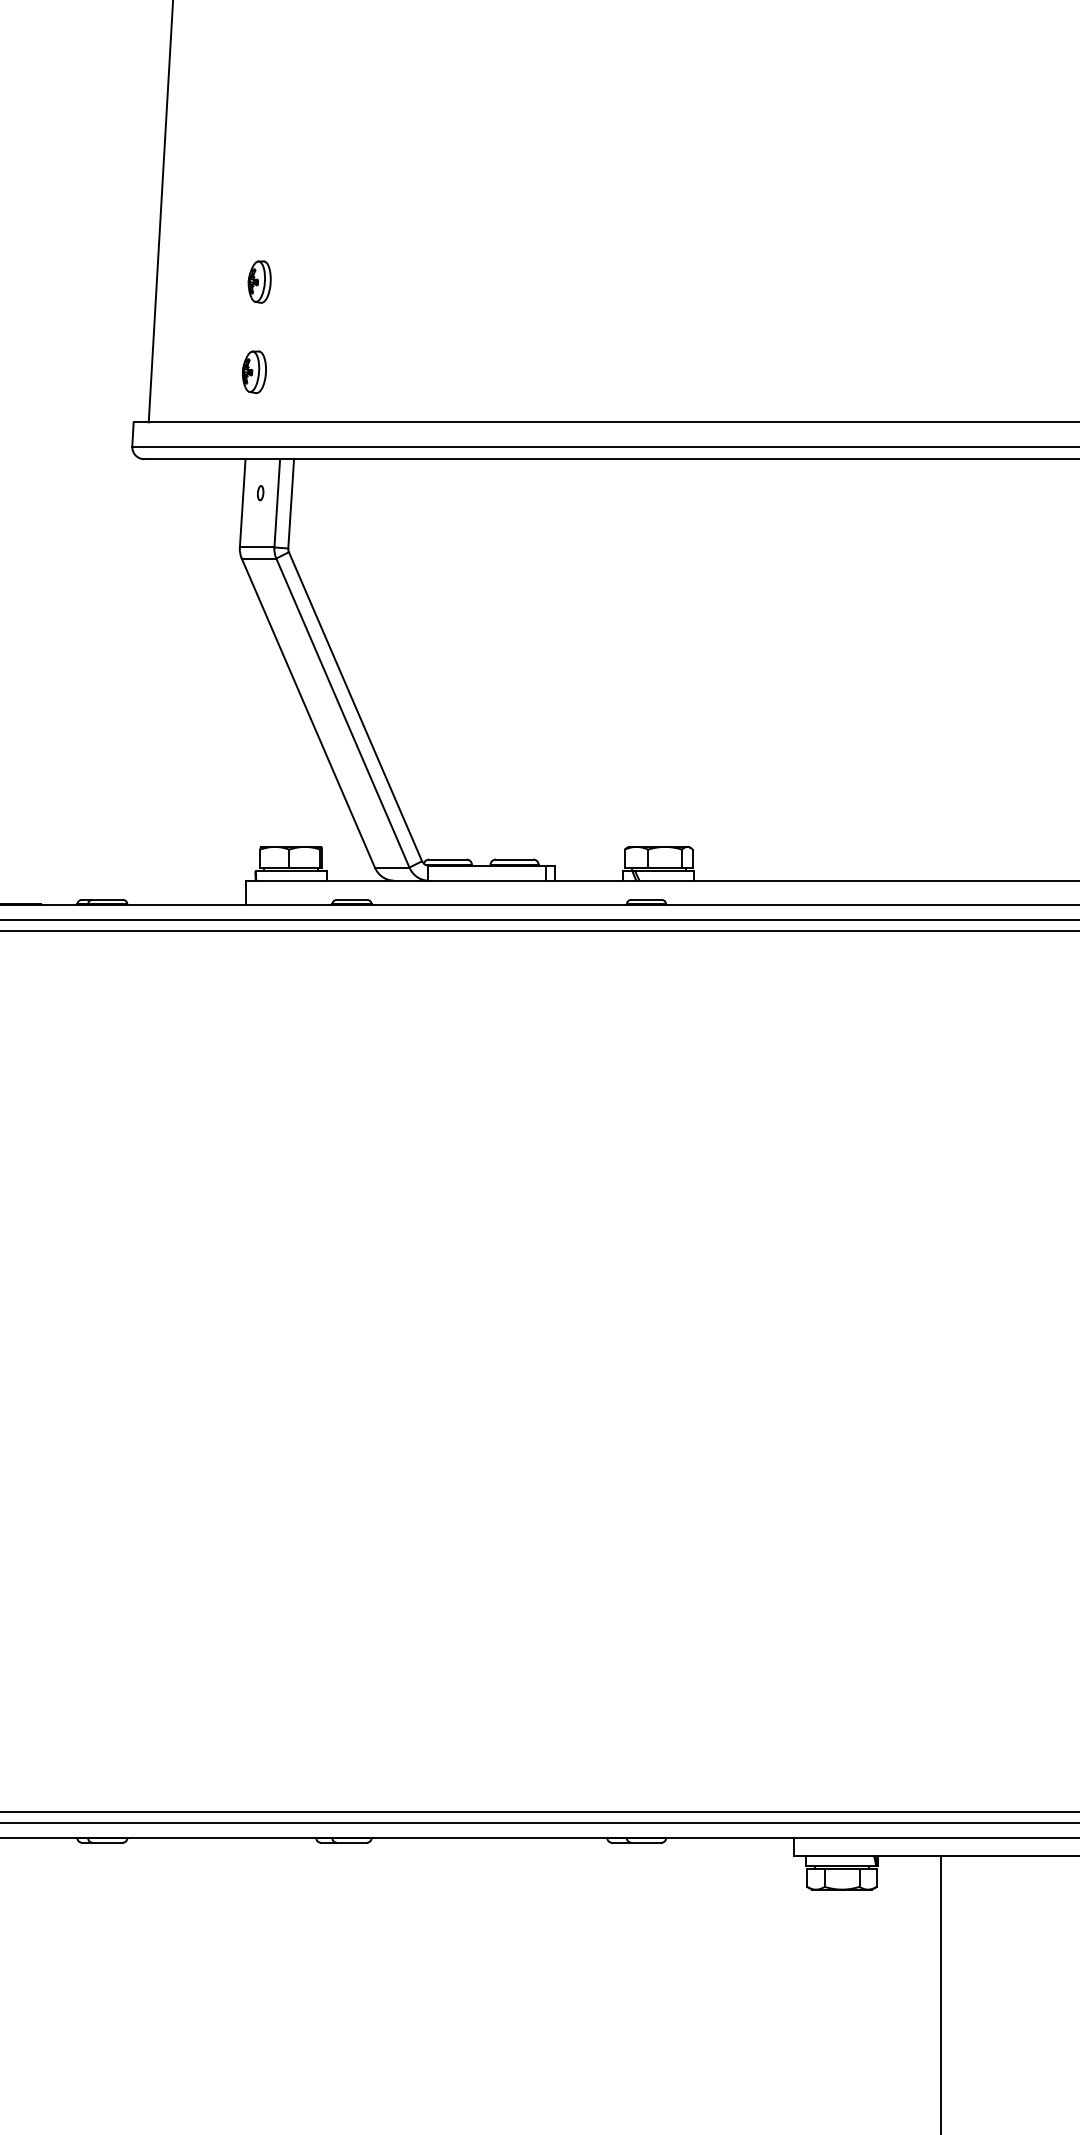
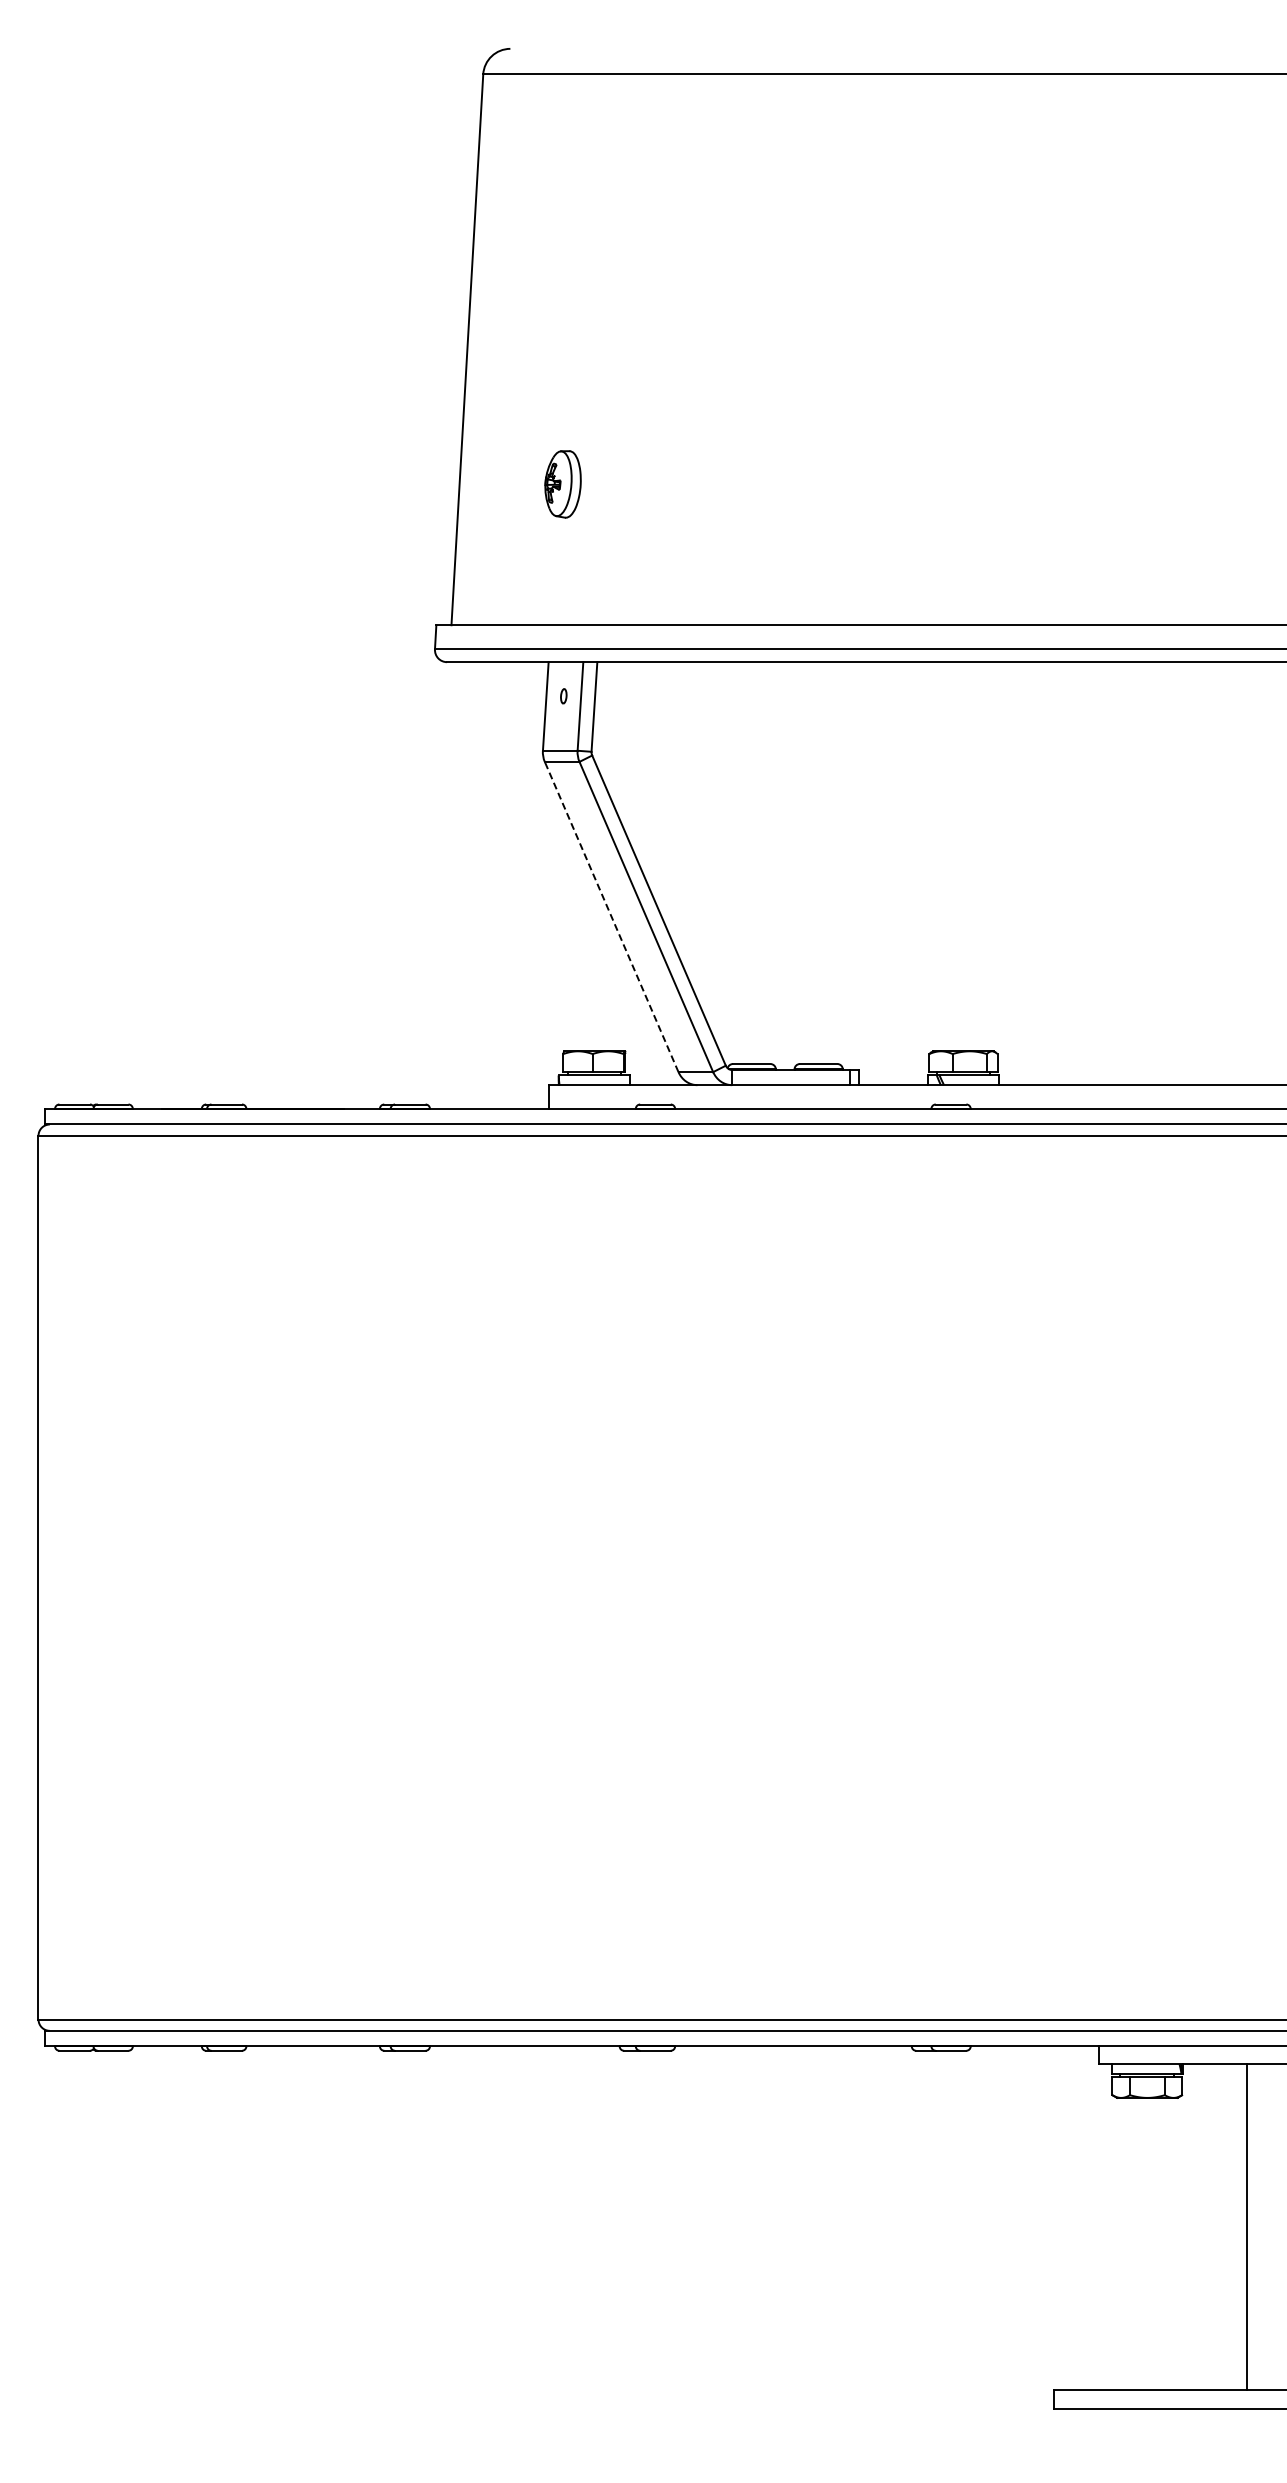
part: (259, 282) -> (562, 484), size x1.6
part: (254, 371) -> (557, 574), removed
line: (308, 713) -> (611, 917), solid -> dashed

